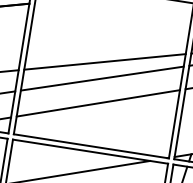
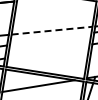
line: (105, 61) -> (52, 30), solid -> dashed
line: (101, 79) -> (50, 39), removed
line: (97, 103) -> (48, 51), removed

